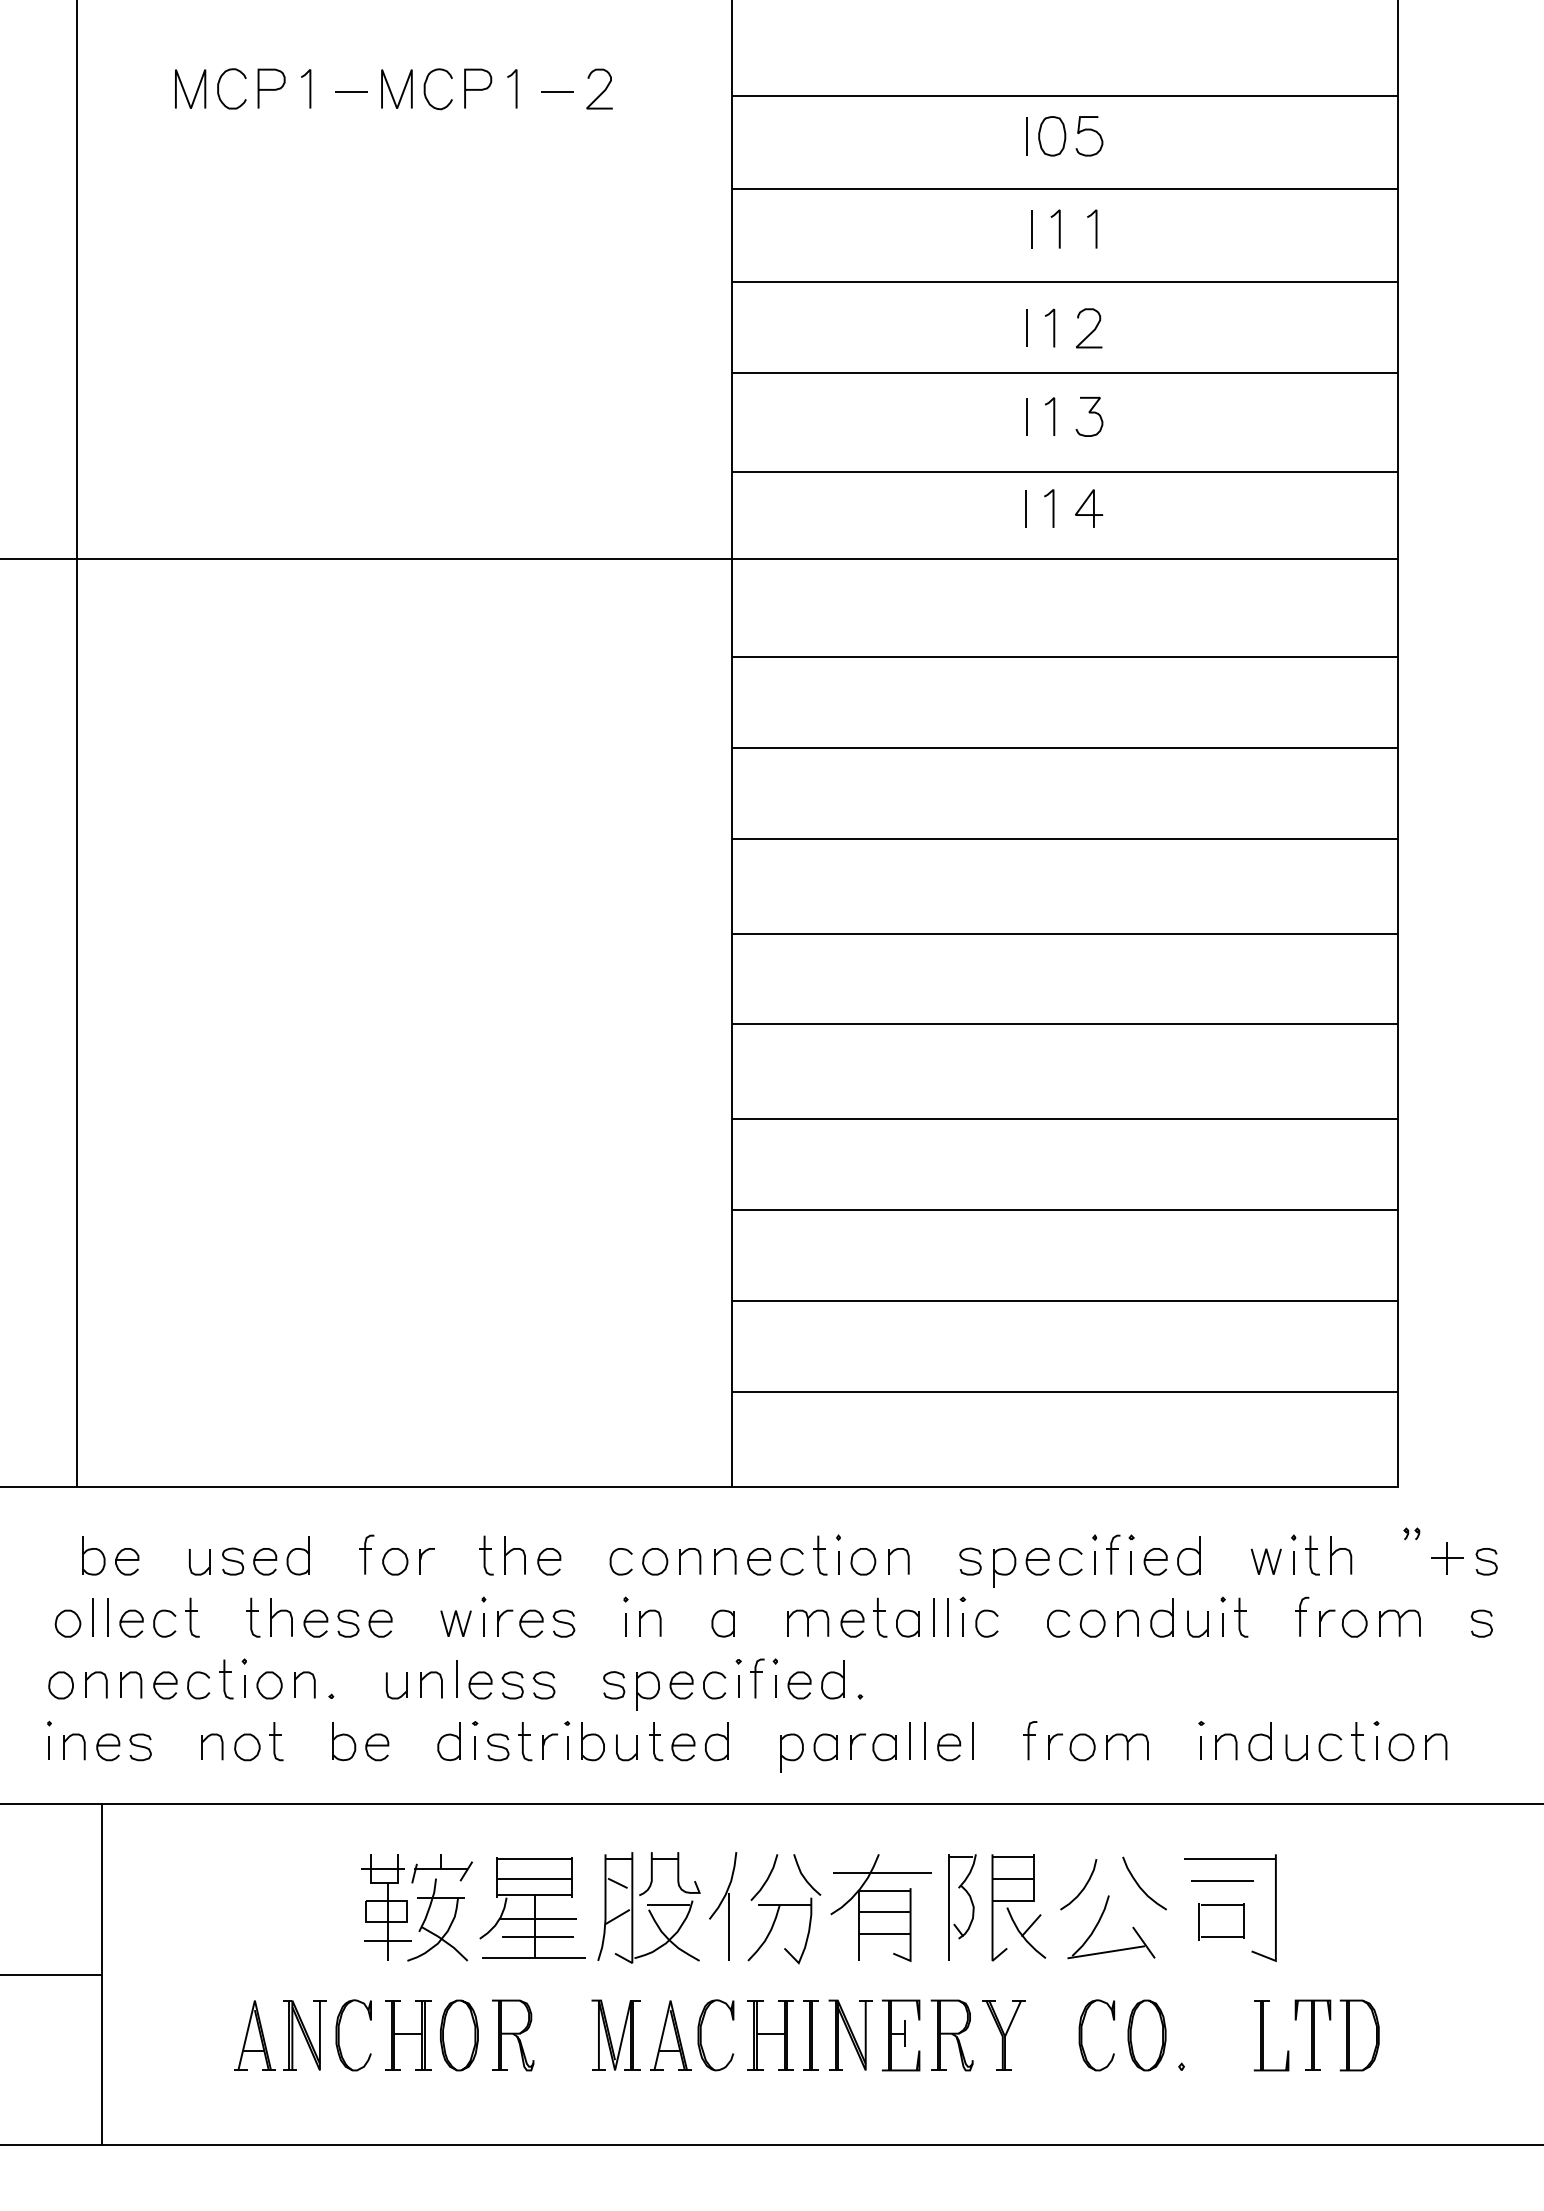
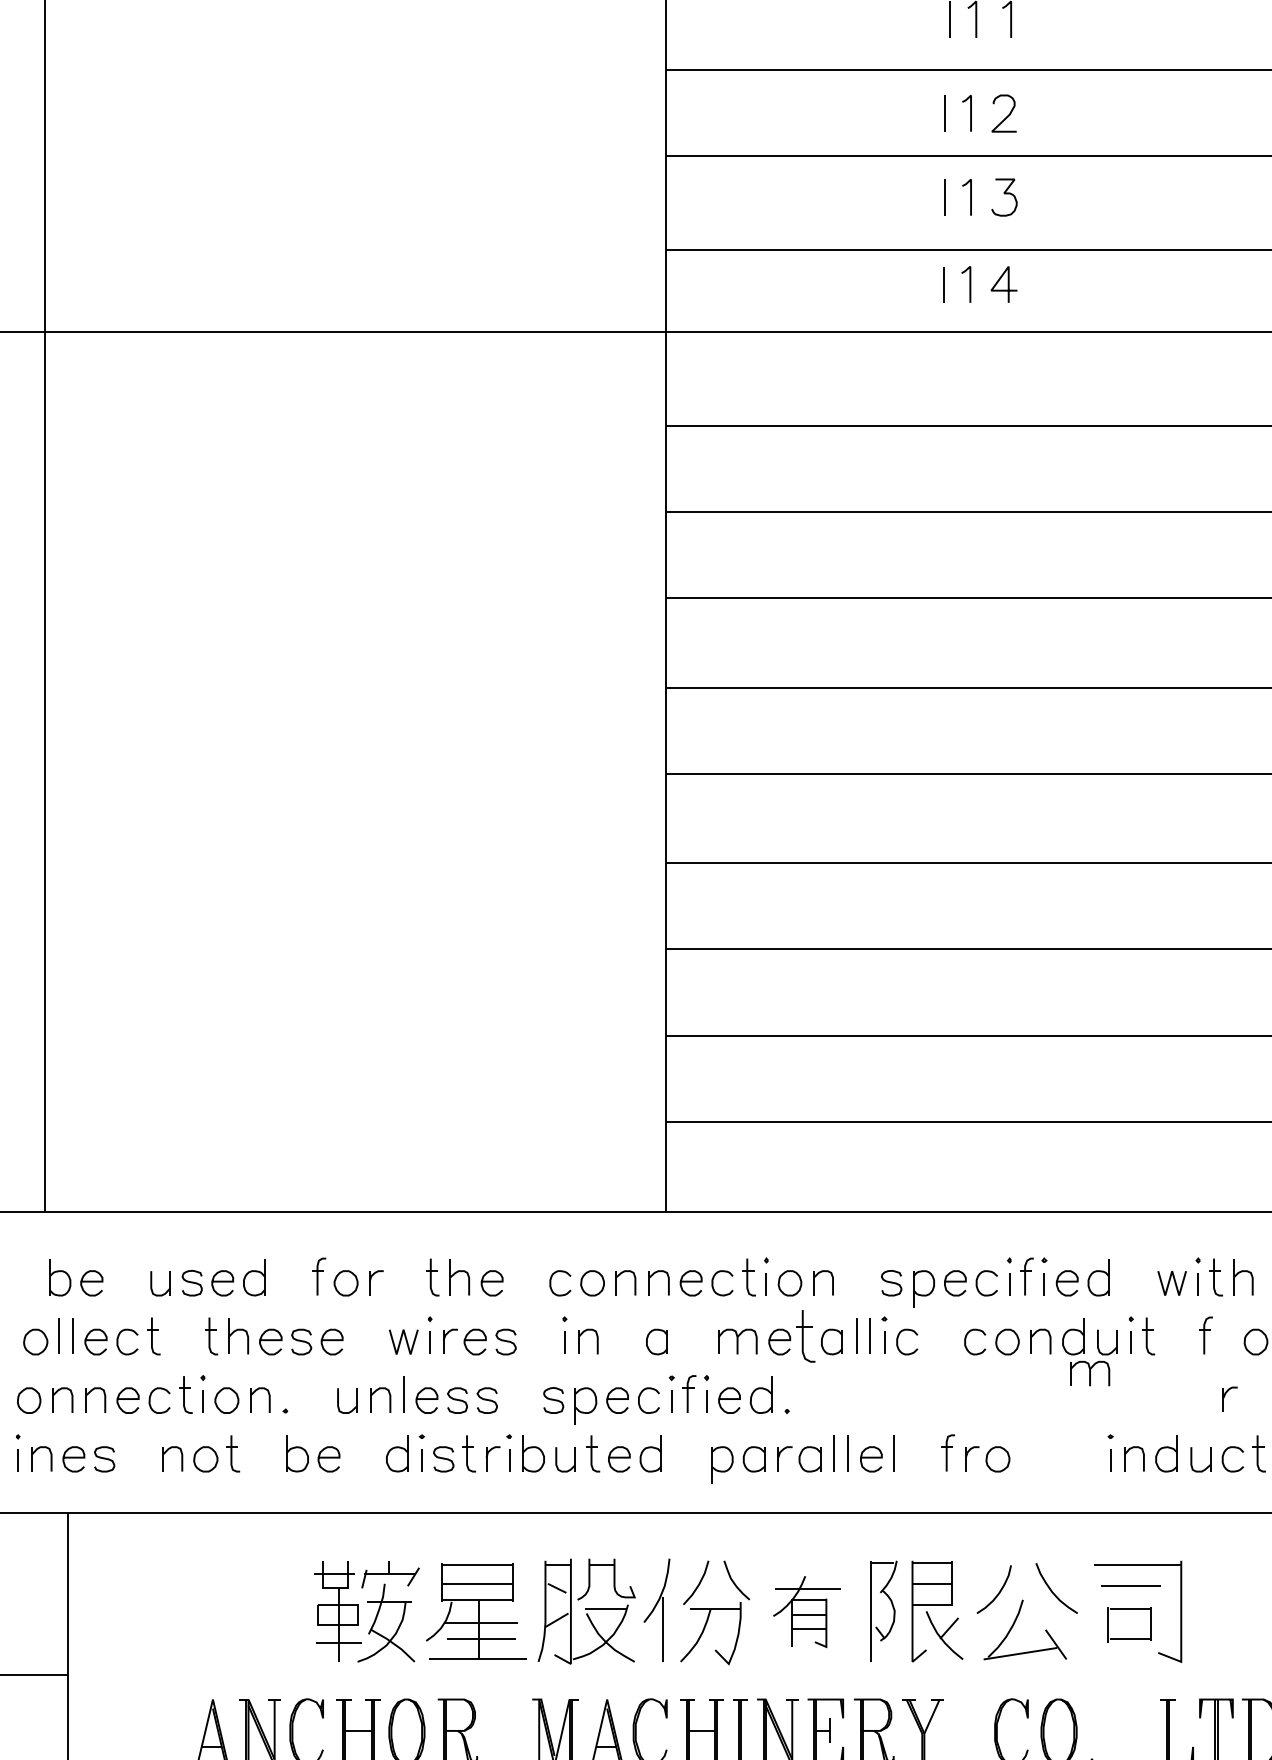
part: (880, 1617) -> (806, 1336), size x1.4
part: (1327, 1622) -> (1230, 1398), moved
part: (1127, 1746) -> (1089, 1373), moved
part: (880, 1908) -> (806, 1612), size x0.7

